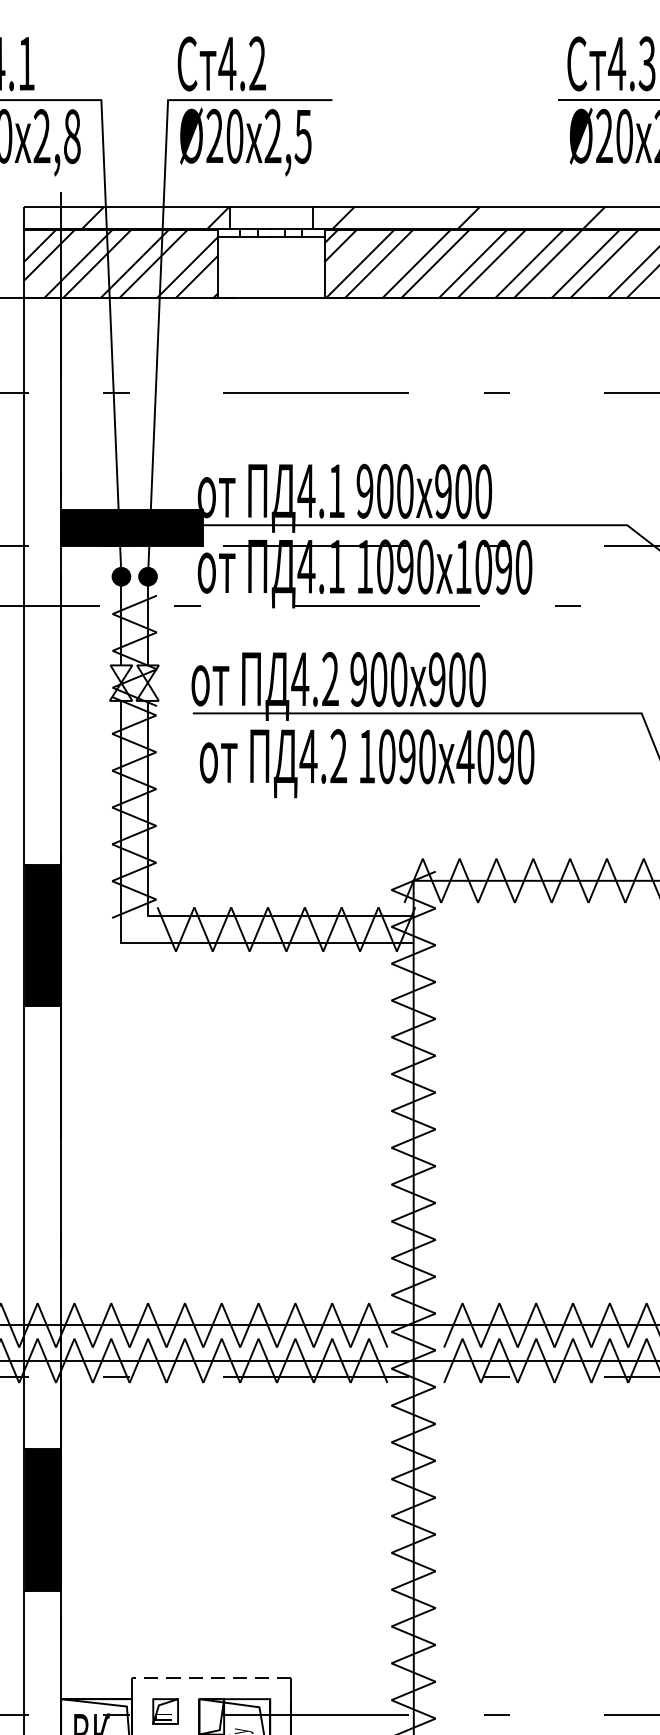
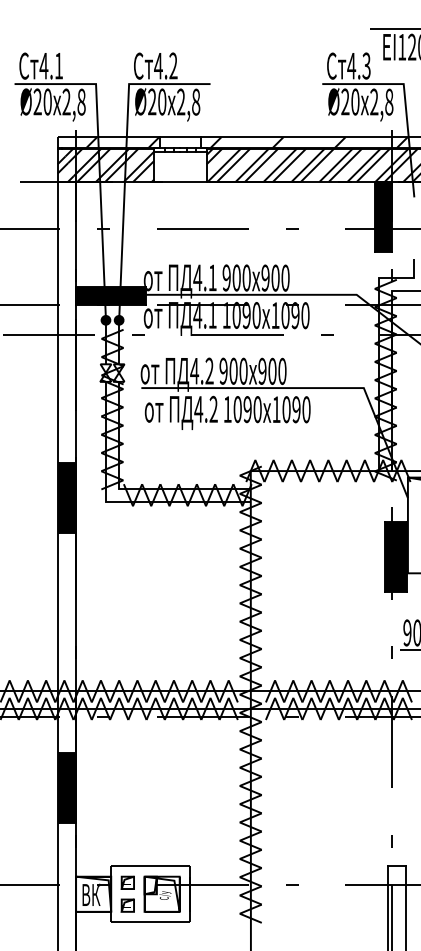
text: (302, 135) -> (195, 101), 2,5 -> 2,8
text: (465, 756) -> (276, 409), 4090 -> 1090
line: (211, 1678) -> (150, 866), dashed -> solid

